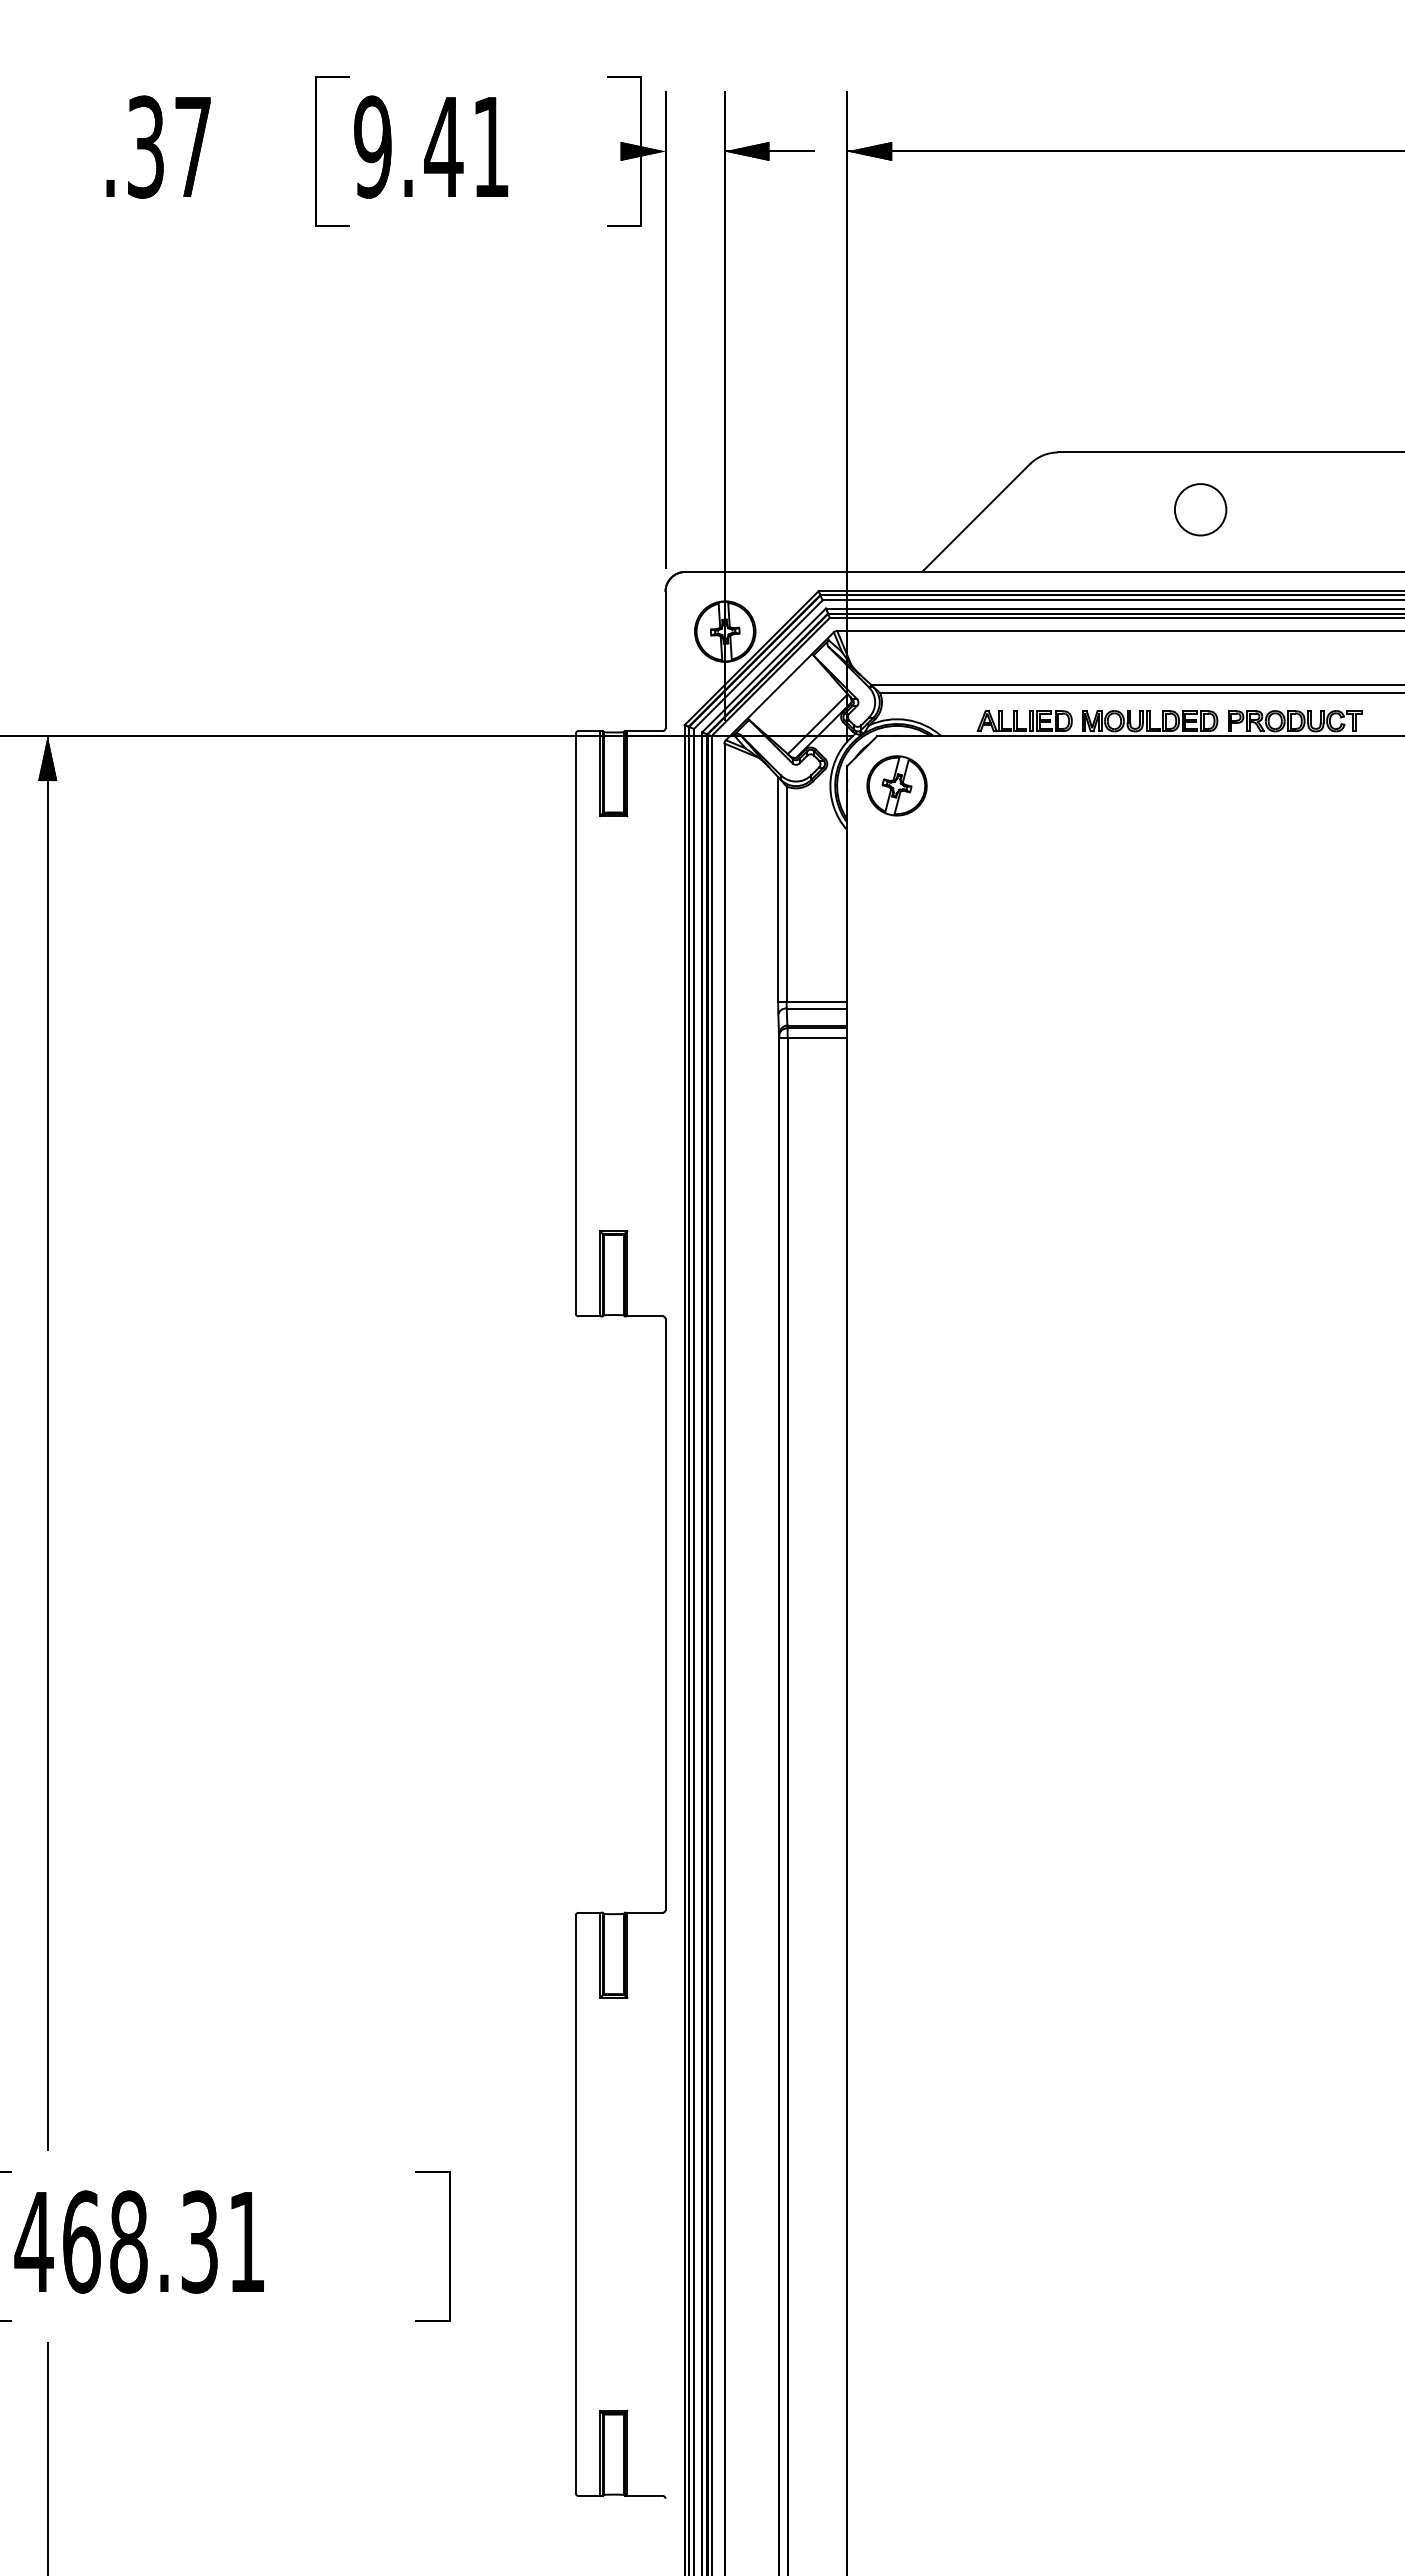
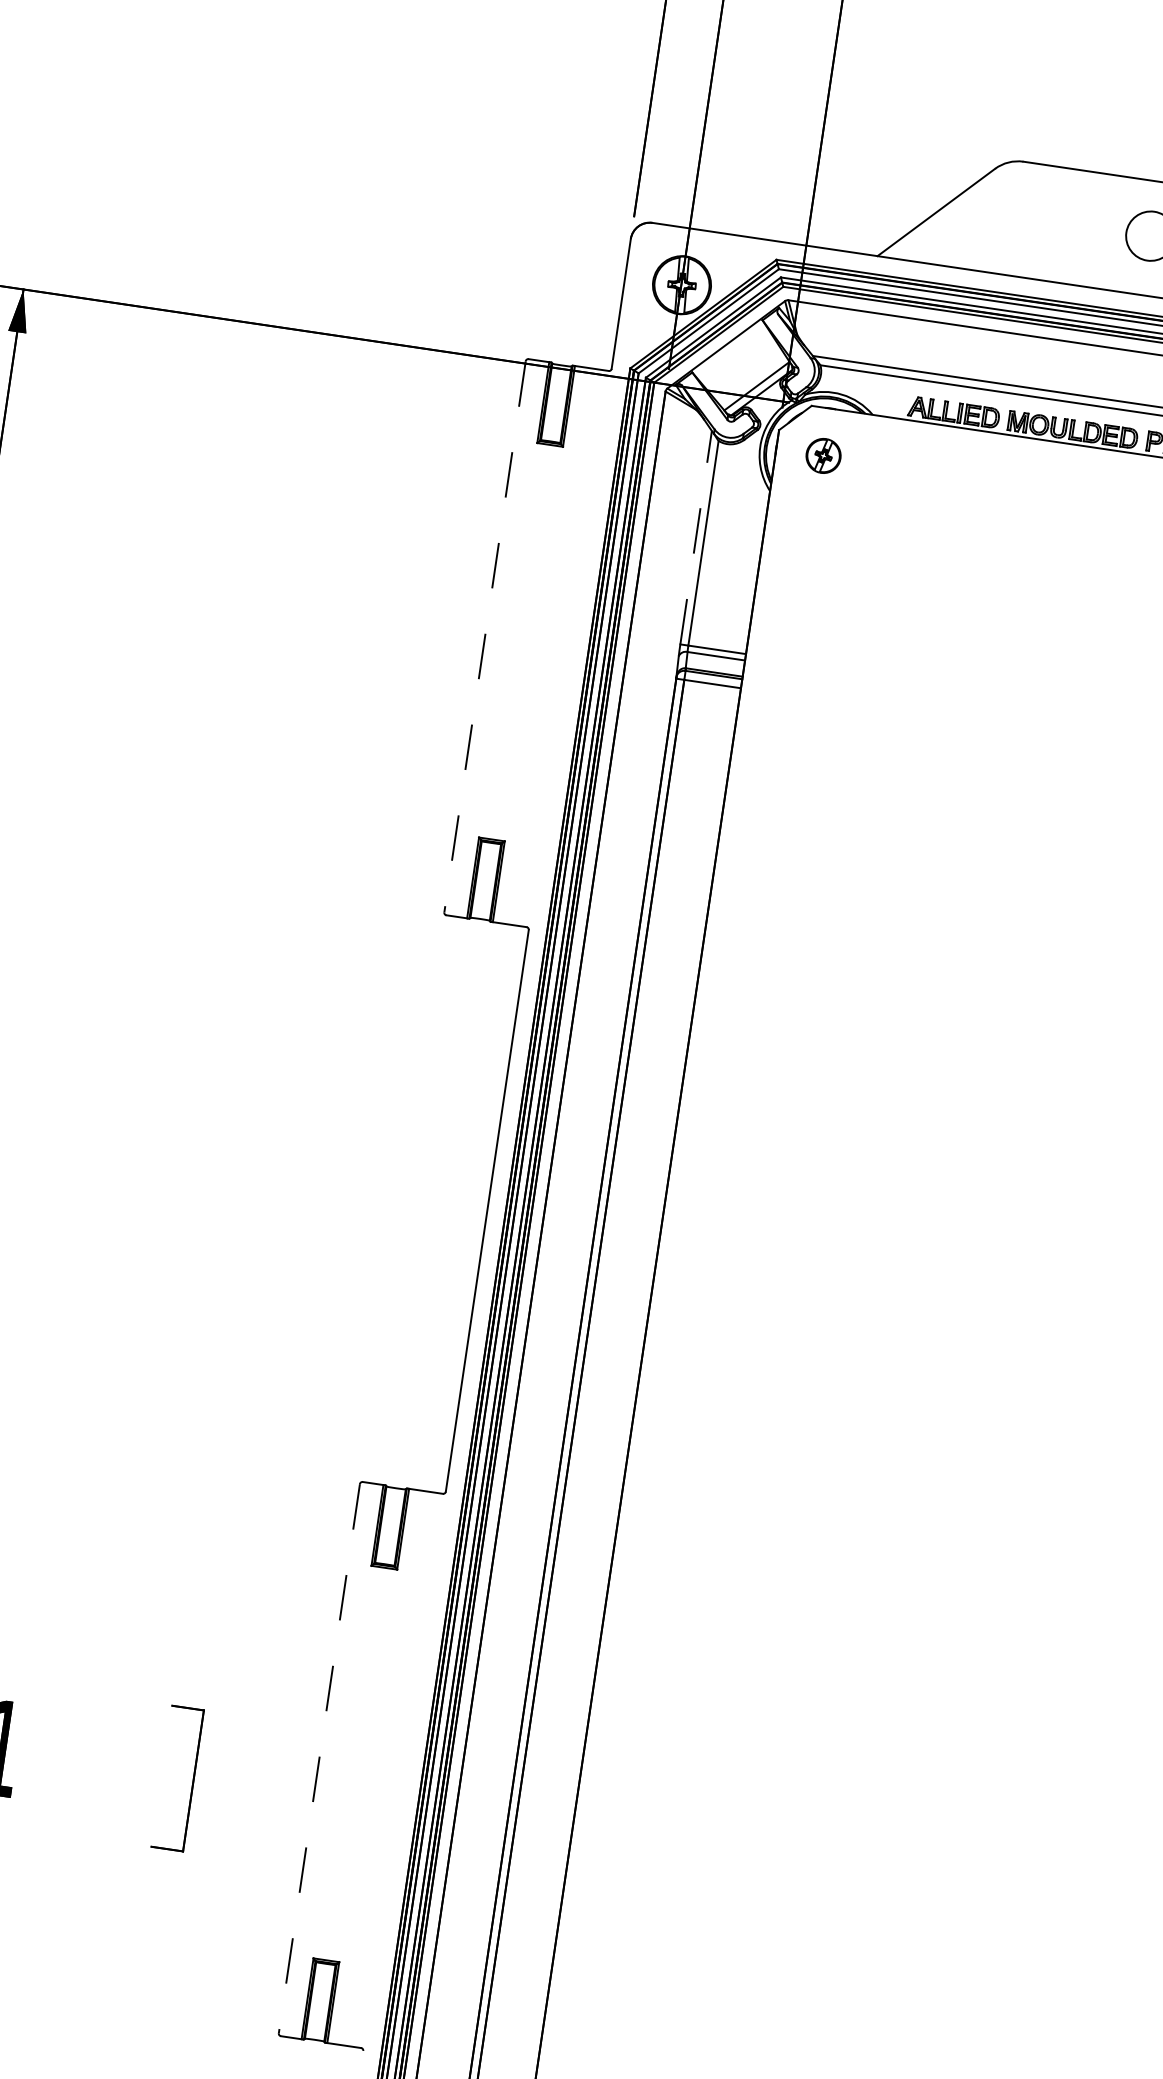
part: (896, 785) -> (823, 455), size x0.6
line: (778, 888) -> (696, 536), solid -> dashed
line: (575, 1023) -> (484, 636), solid -> dashed
line: (575, 2204) -> (319, 1758), solid -> dashed

